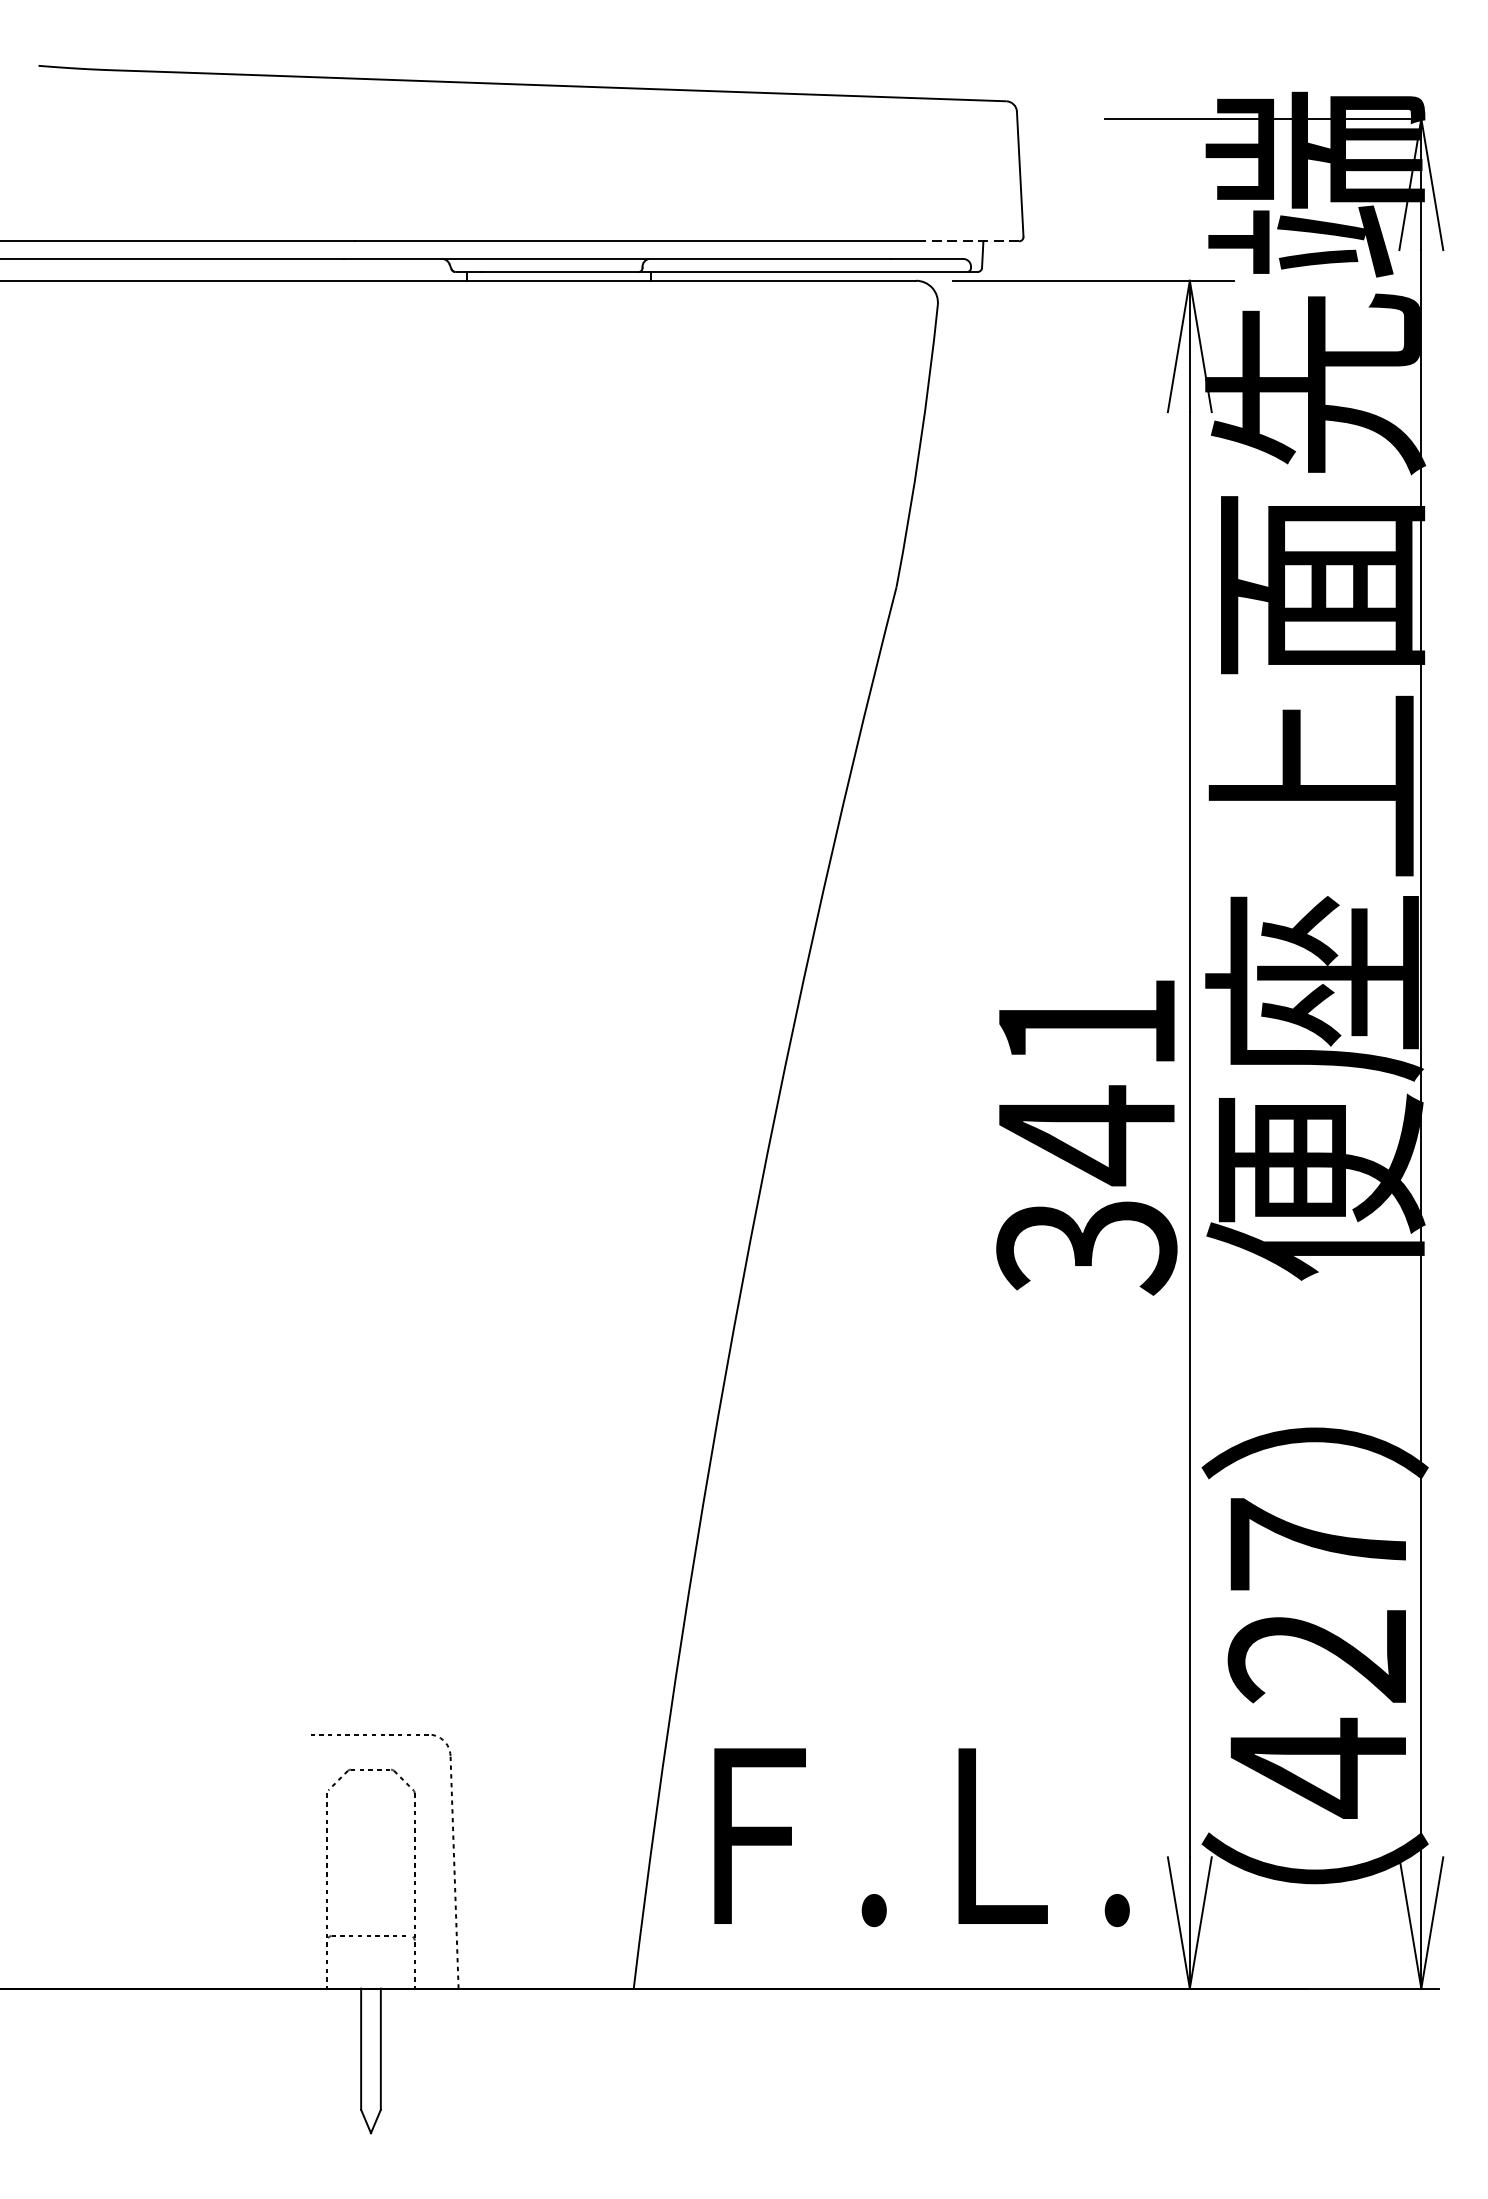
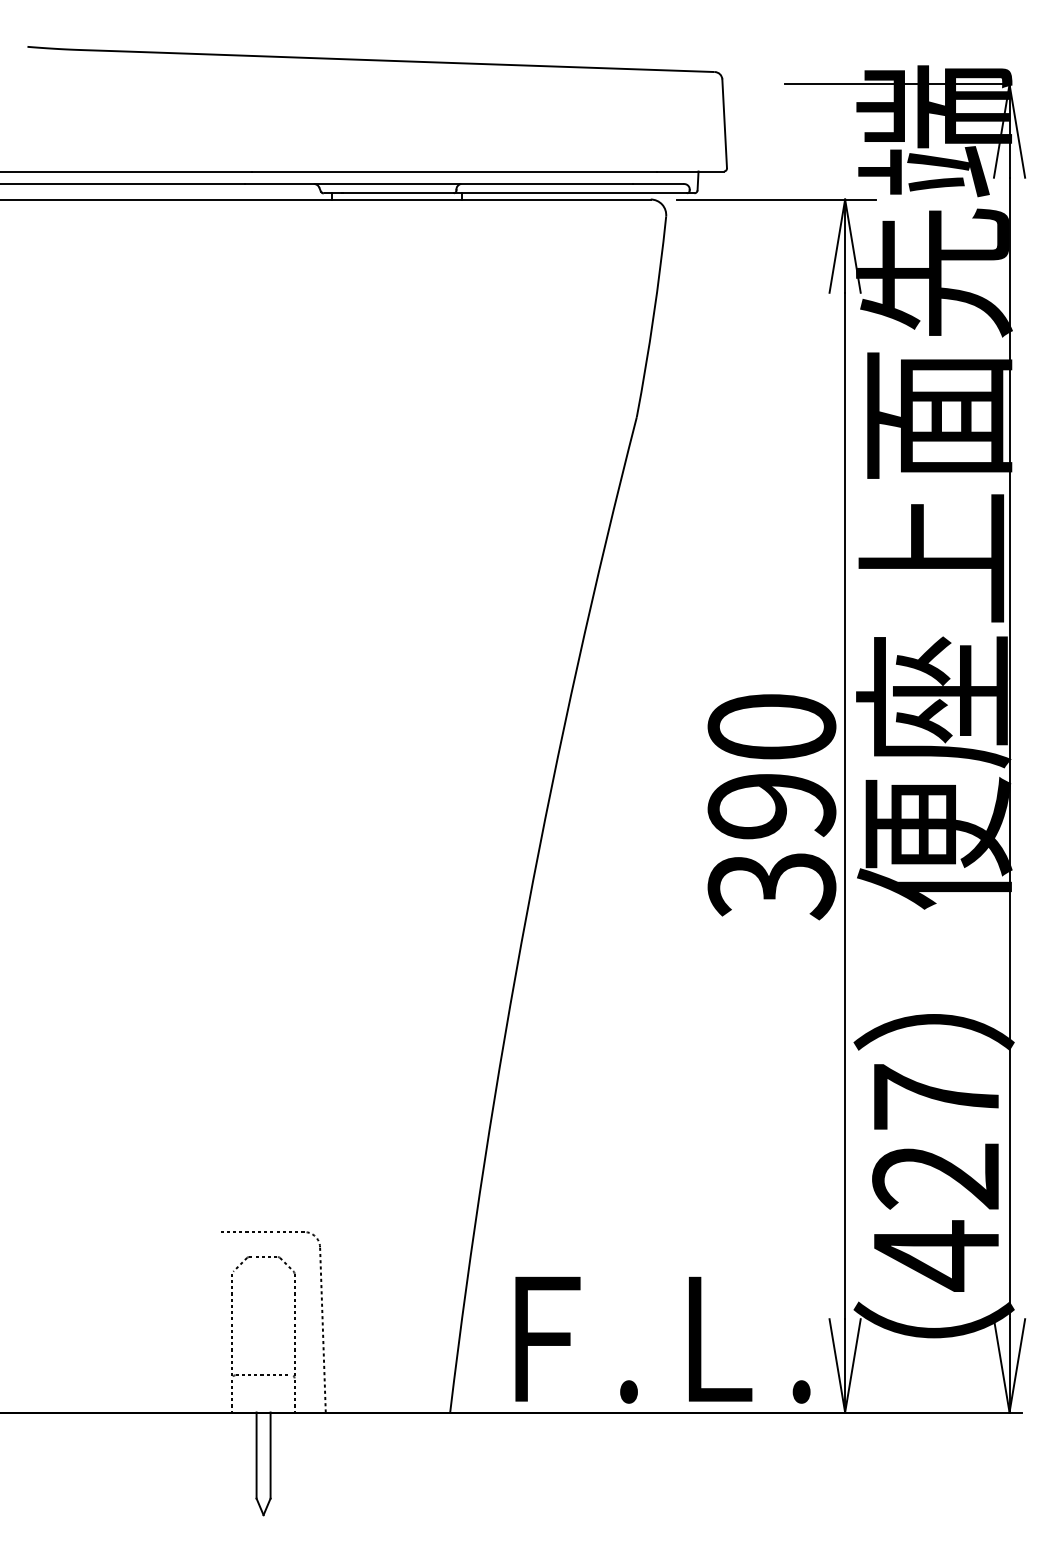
line: (972, 241) -> (690, 171), dashed -> solid
text: (1086, 1081) -> (771, 768), 341 -> 390
text: (921, 1836) -> (662, 1339), moved

